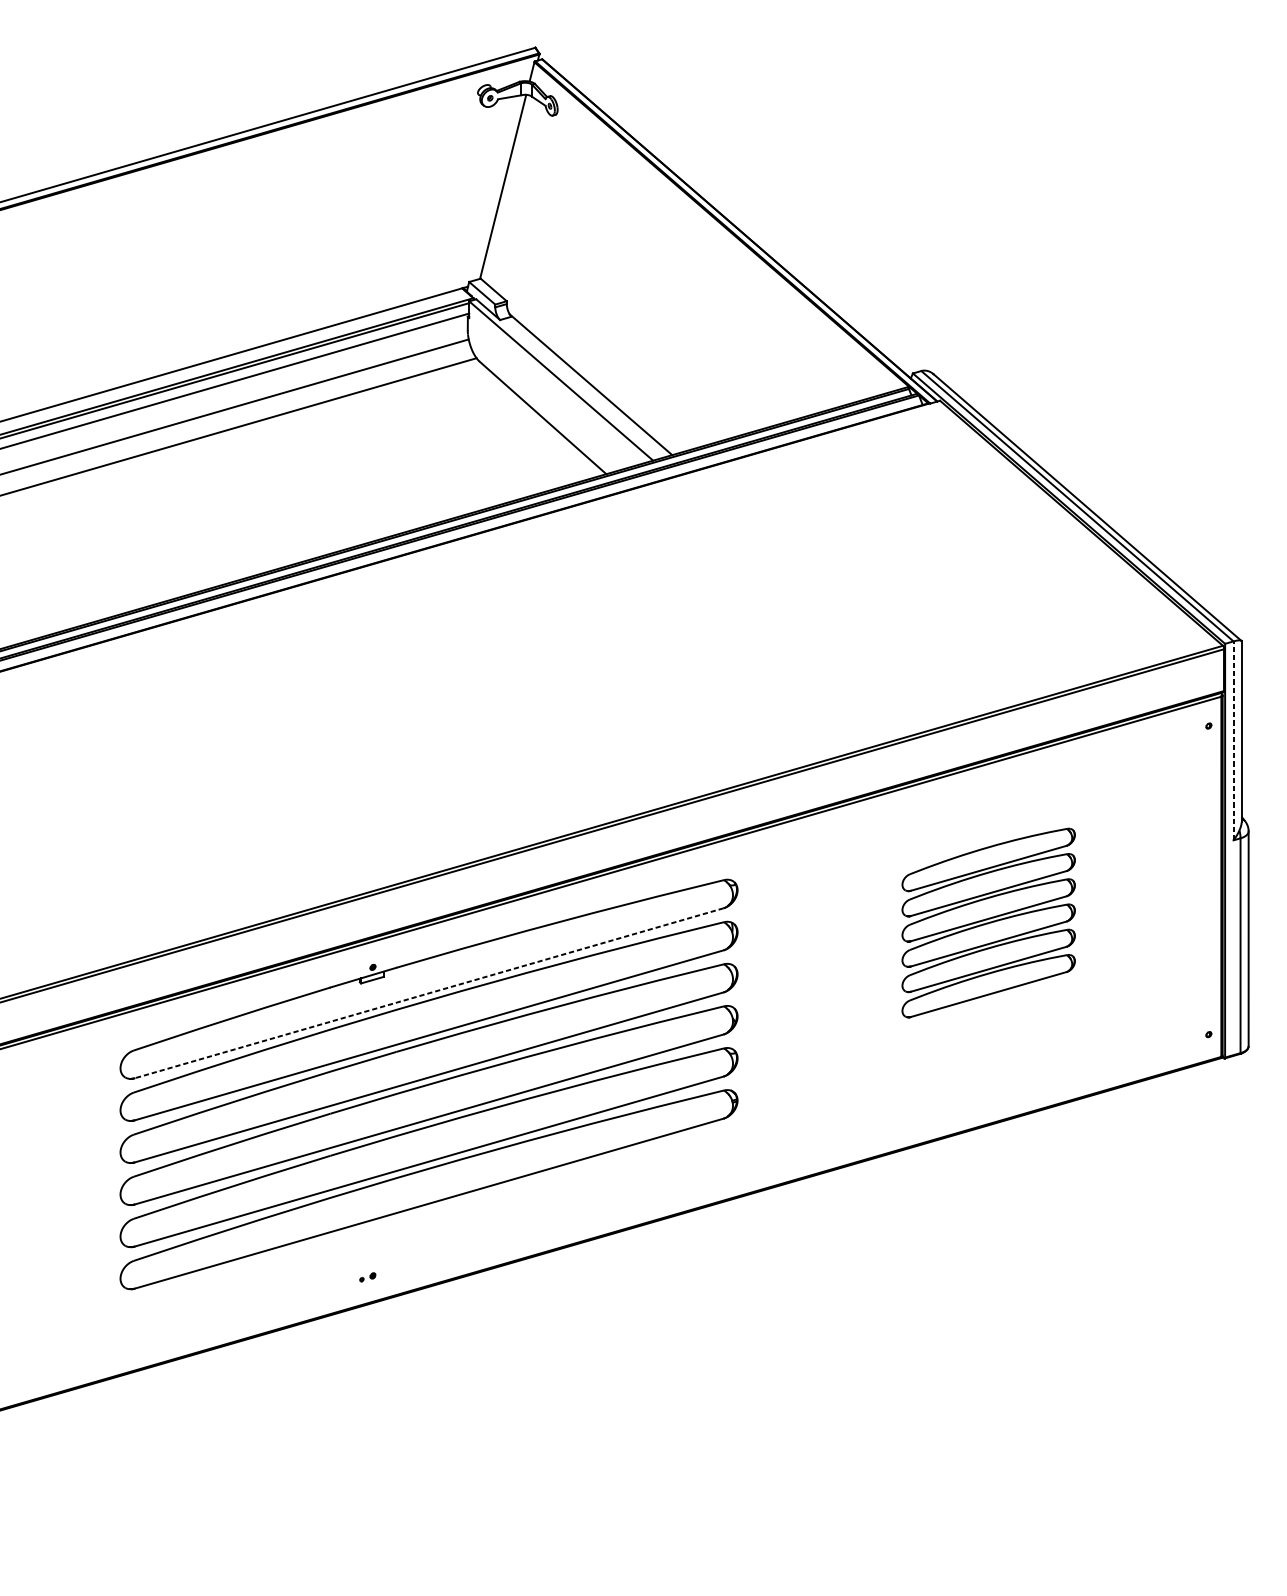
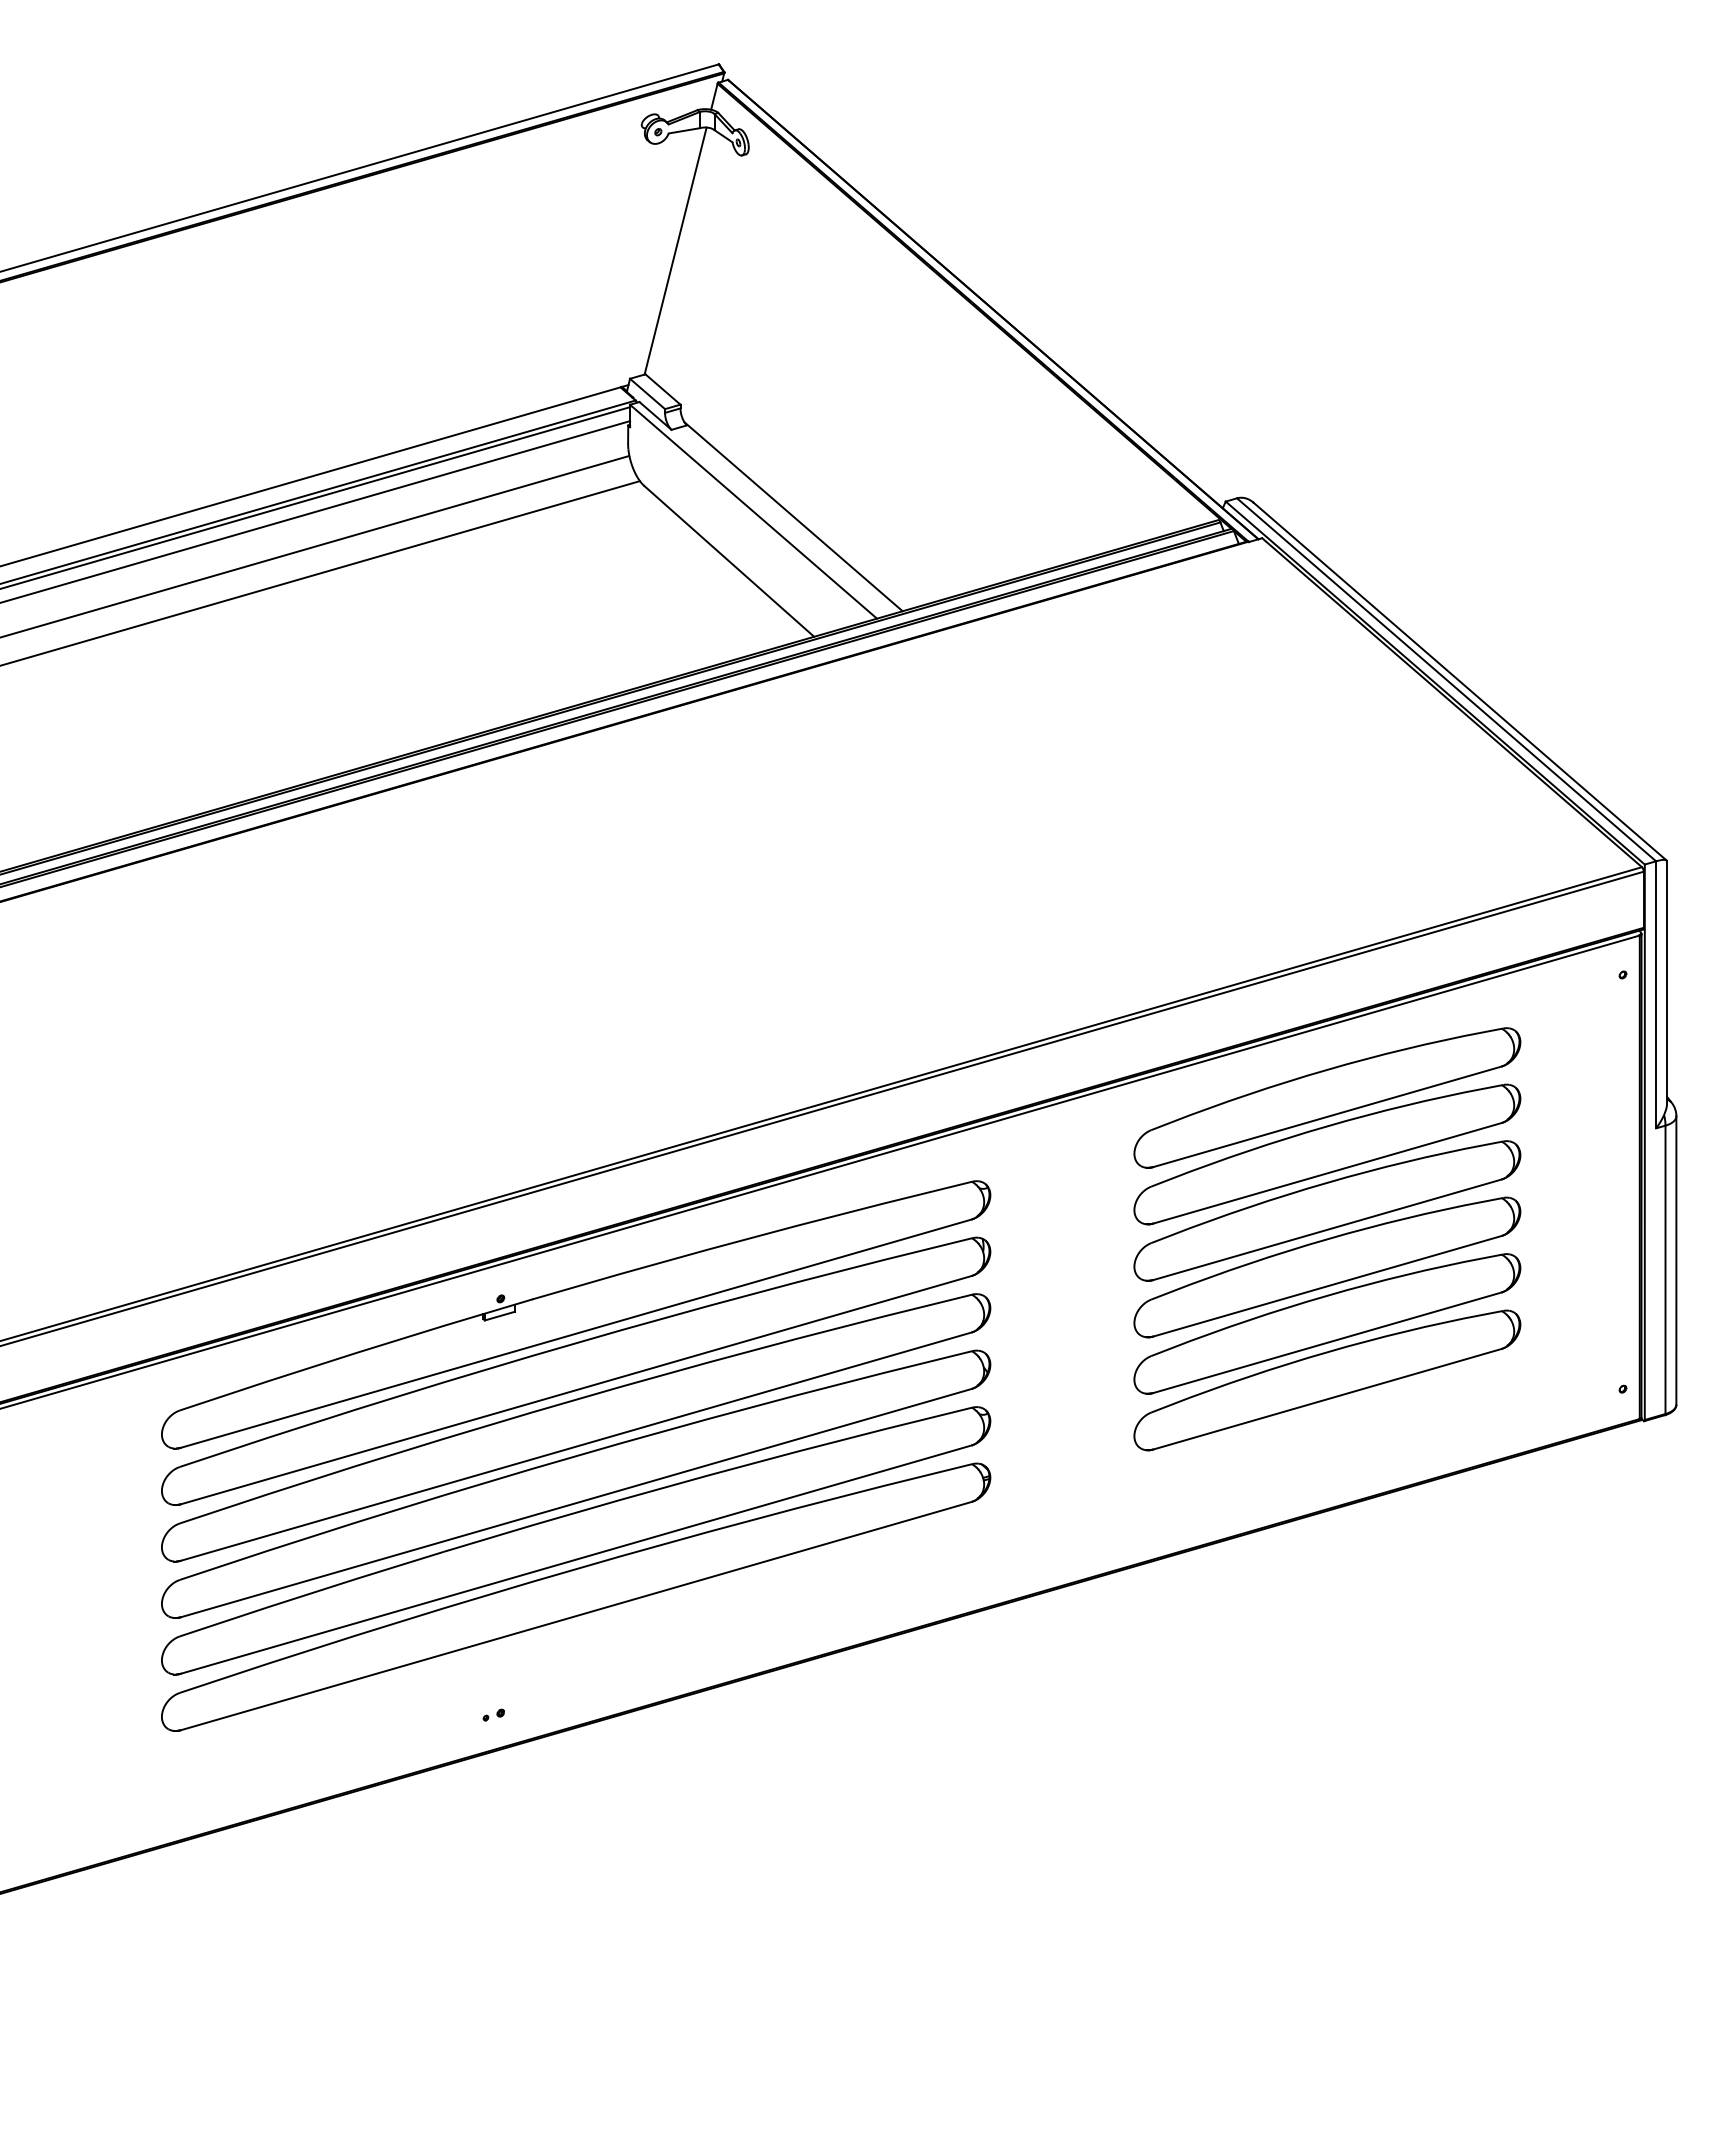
line: (1233, 740) -> (1656, 994), dashed -> solid
part: (988, 923) -> (1327, 1239), size x1.67
line: (429, 993) -> (576, 1333), dashed -> solid

